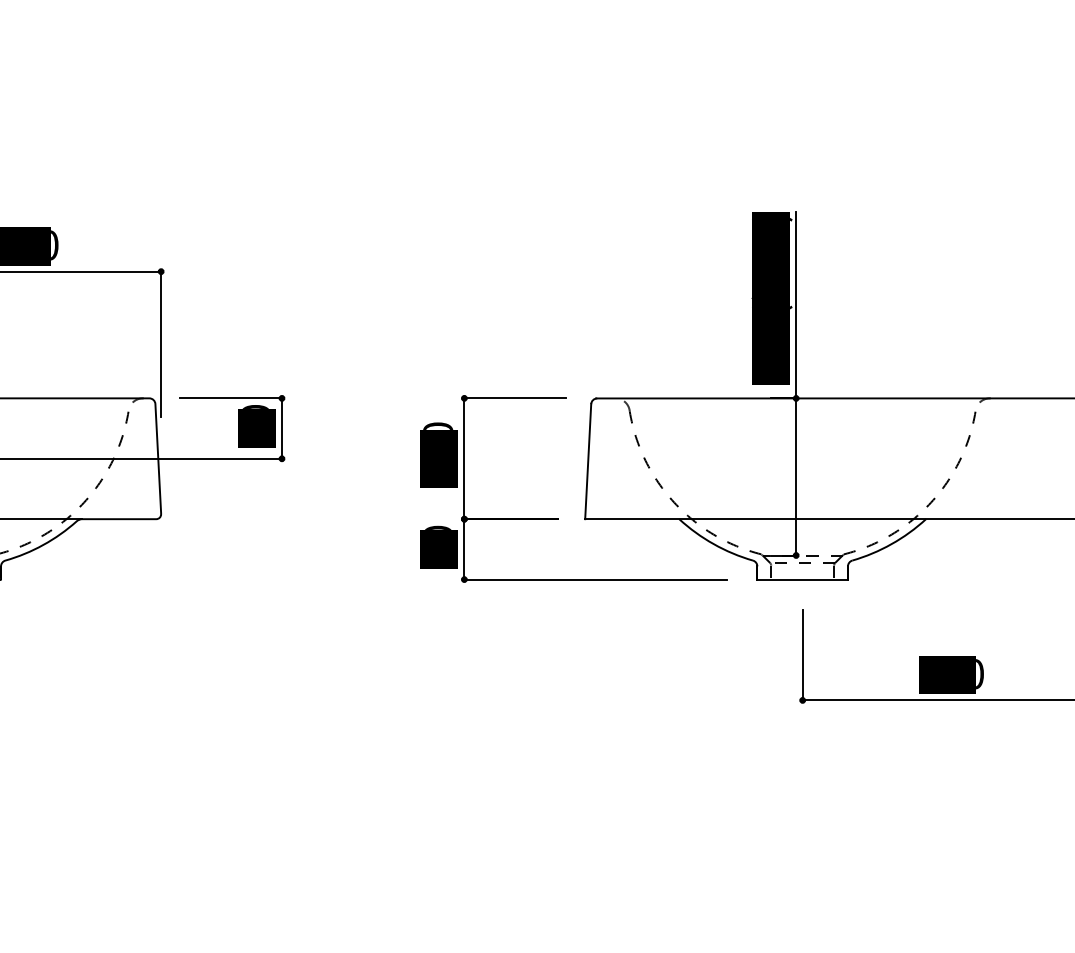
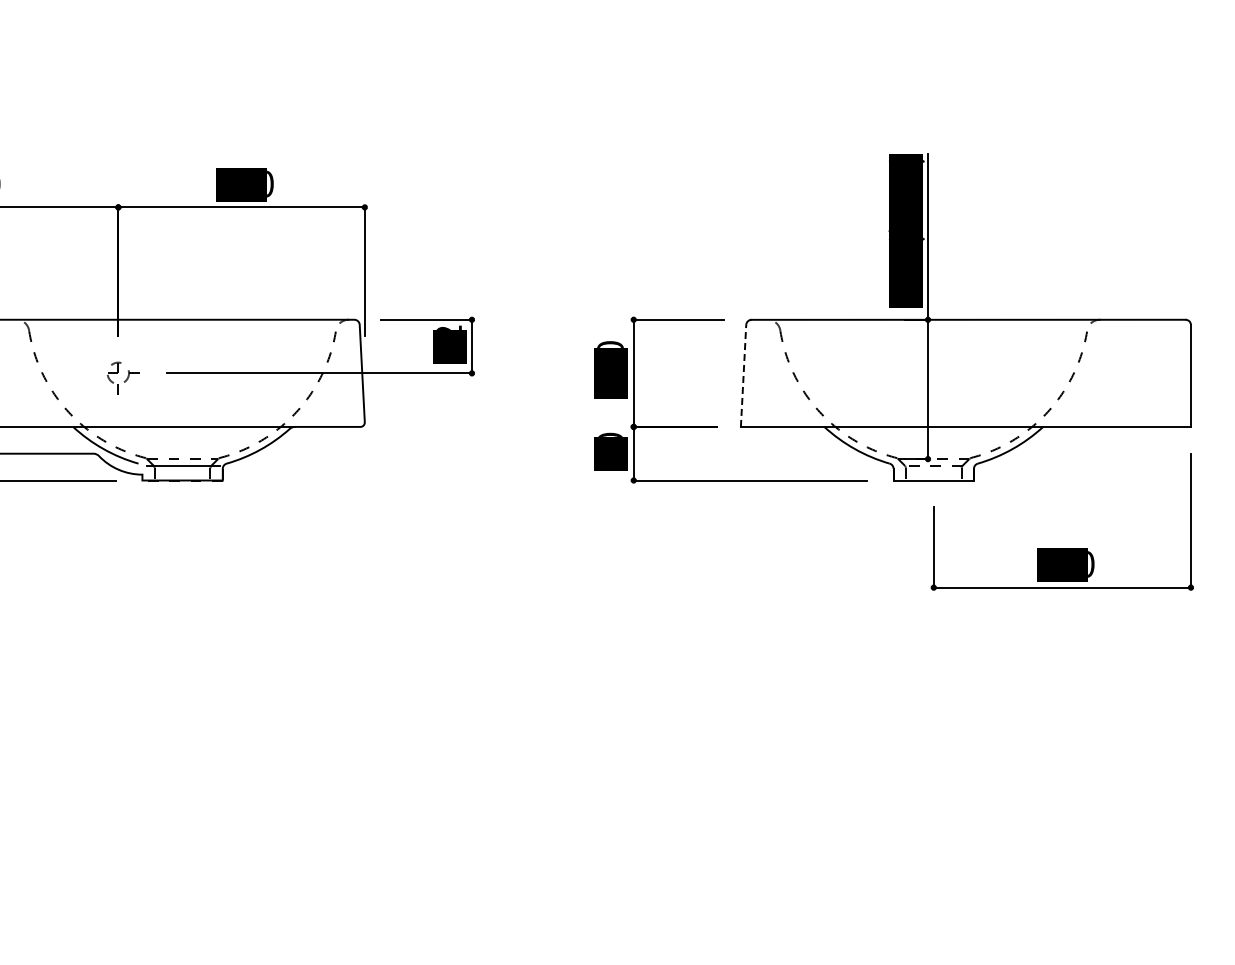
text: (255, 407) -> (448, 327), 50 -> 52
line: (588, 461) -> (743, 375), solid -> dashed

